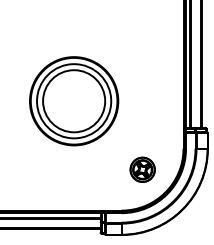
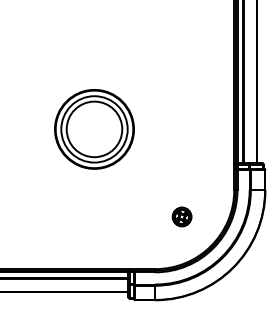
part: (74, 101) -> (94, 129), size x0.7
part: (142, 169) -> (181, 216), size x0.6

